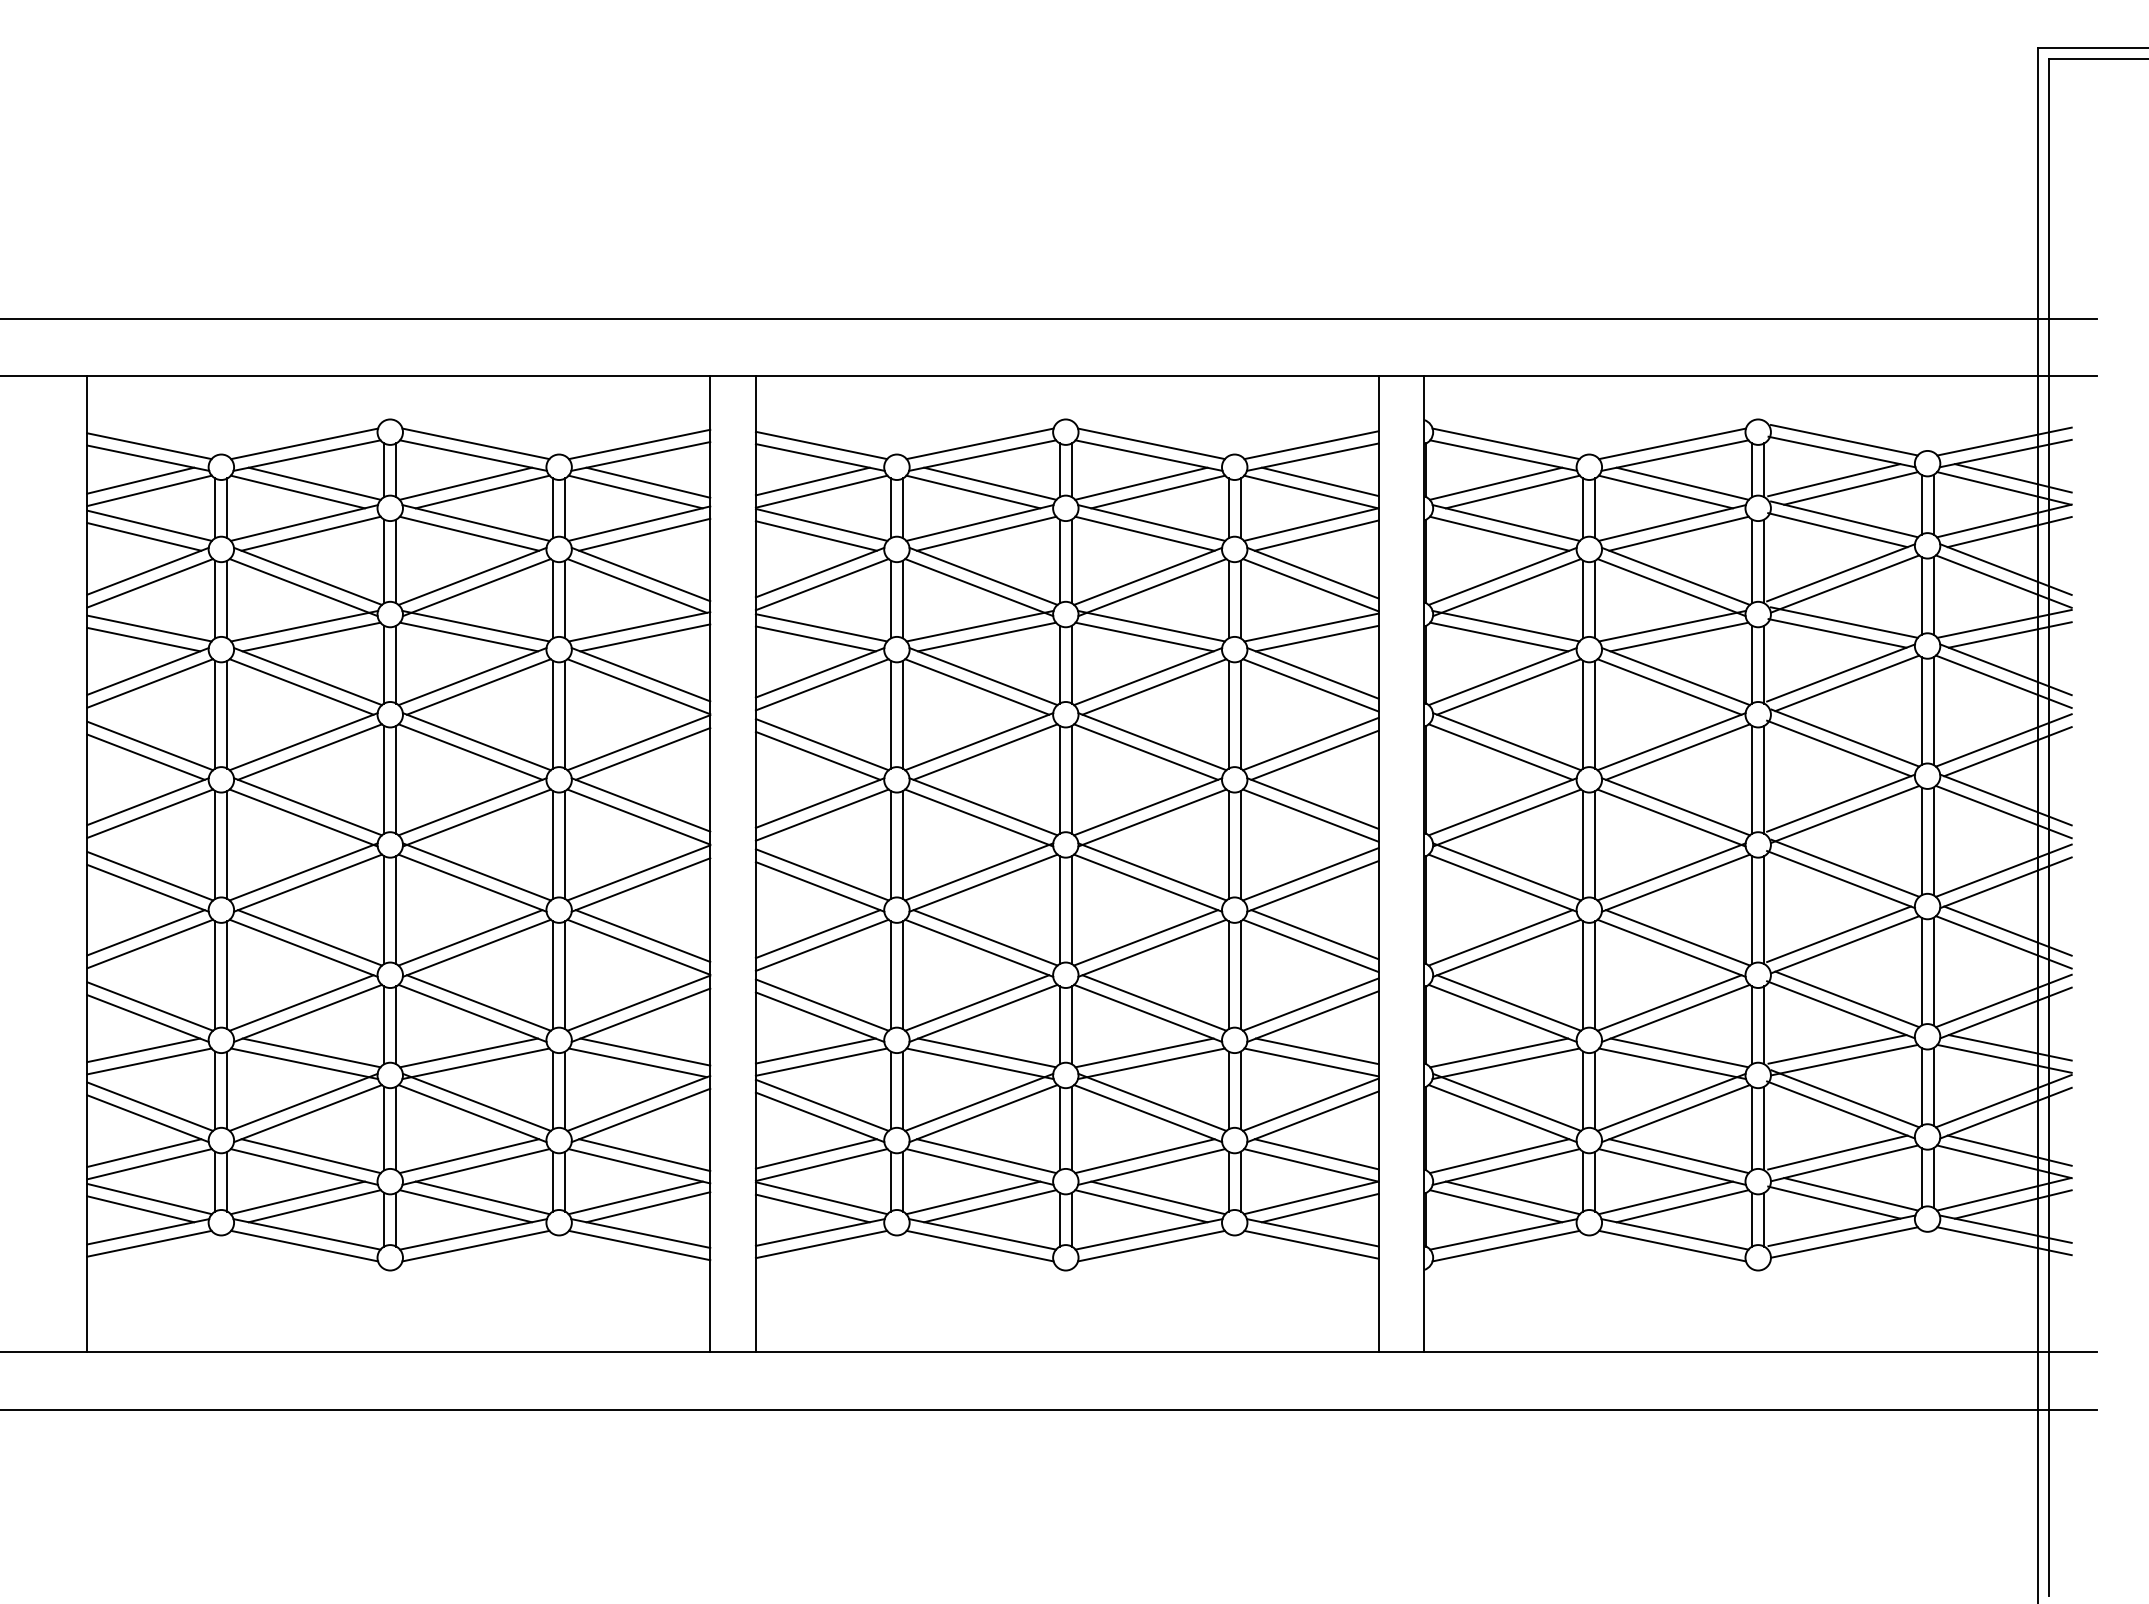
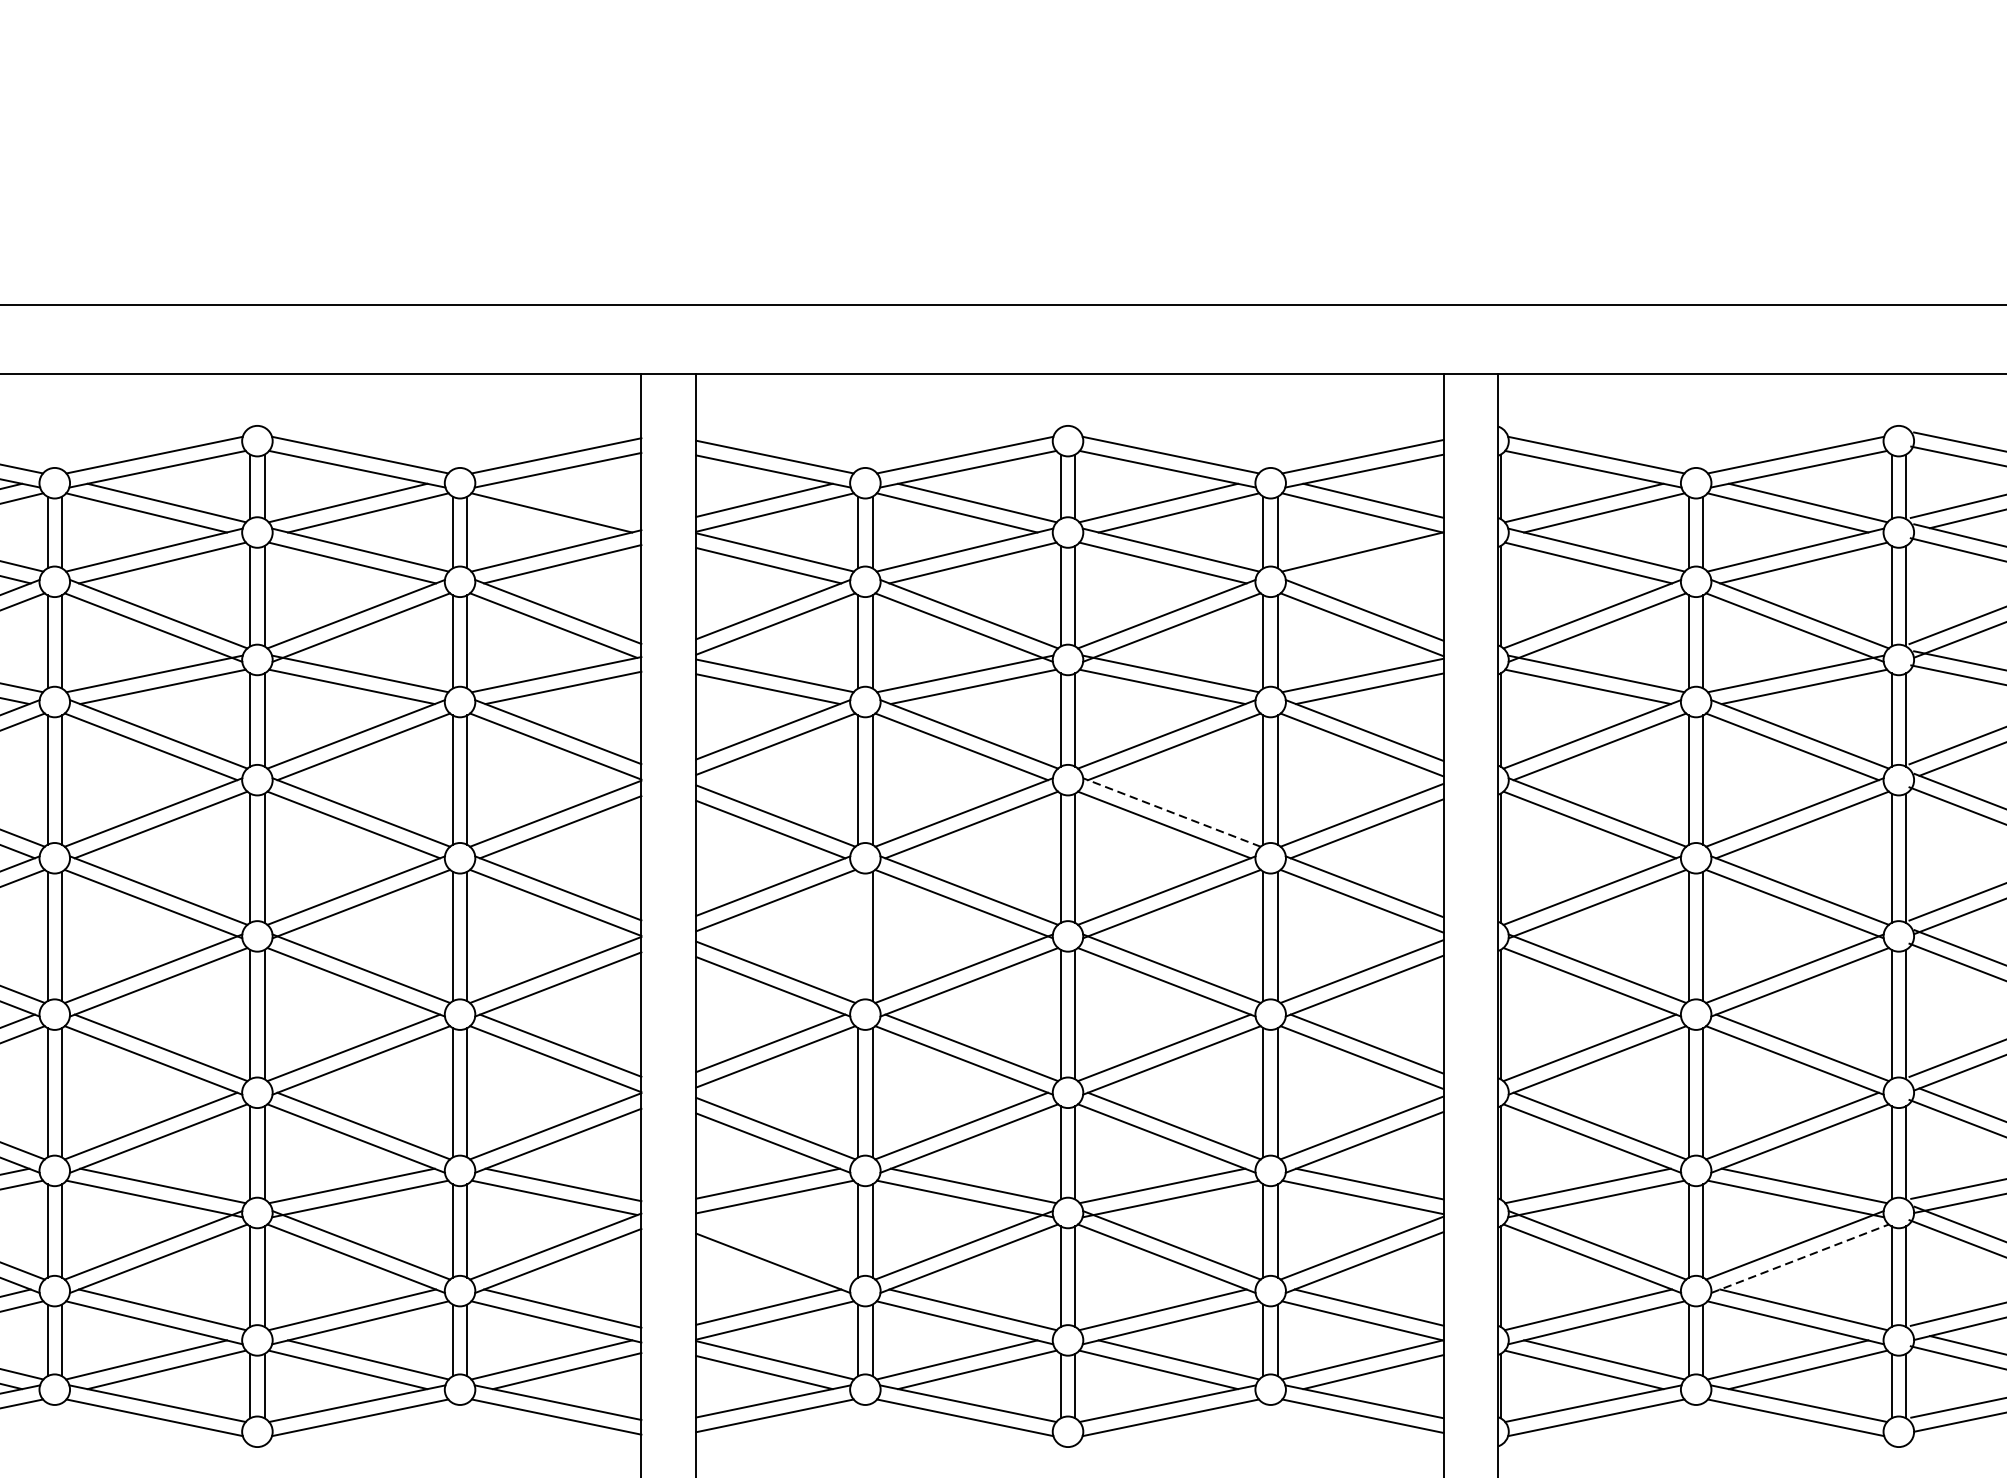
line: (648, 482) -> (567, 501), removed
line: (1316, 535) -> (1368, 565), removed
line: (1151, 741) -> (1170, 812), solid -> dashed
line: (890, 844) -> (857, 935), removed
line: (821, 1104) -> (774, 1247), removed
line: (1676, 1113) -> (1800, 1258), solid -> dashed

